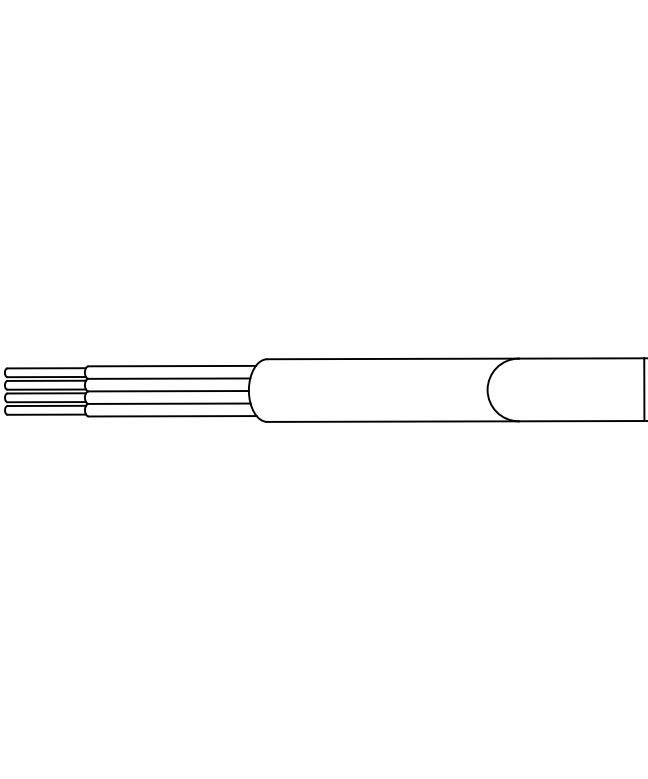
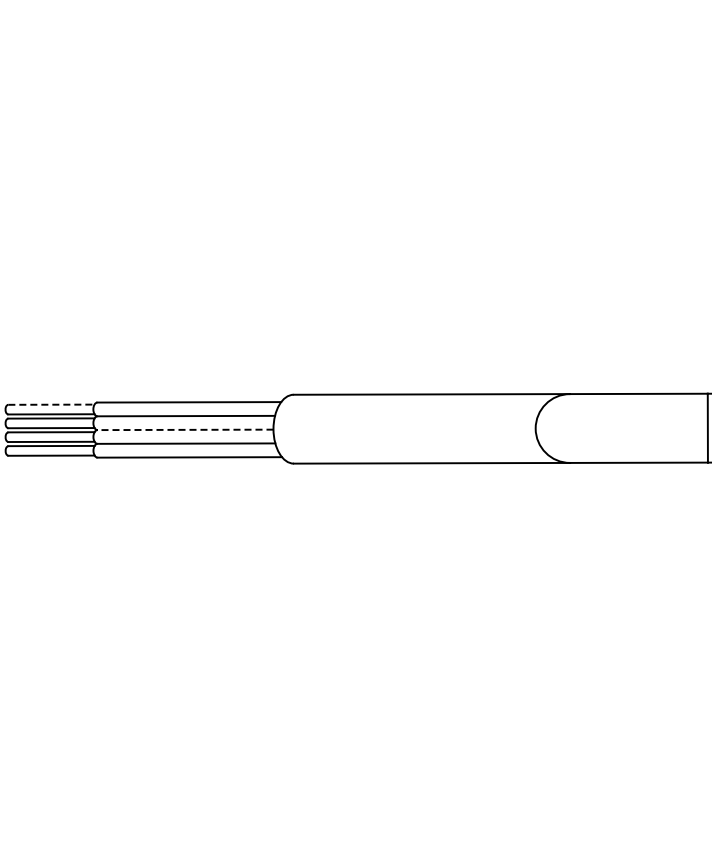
line: (46, 368) -> (51, 404), solid -> dashed
line: (167, 390) -> (184, 429), solid -> dashed

